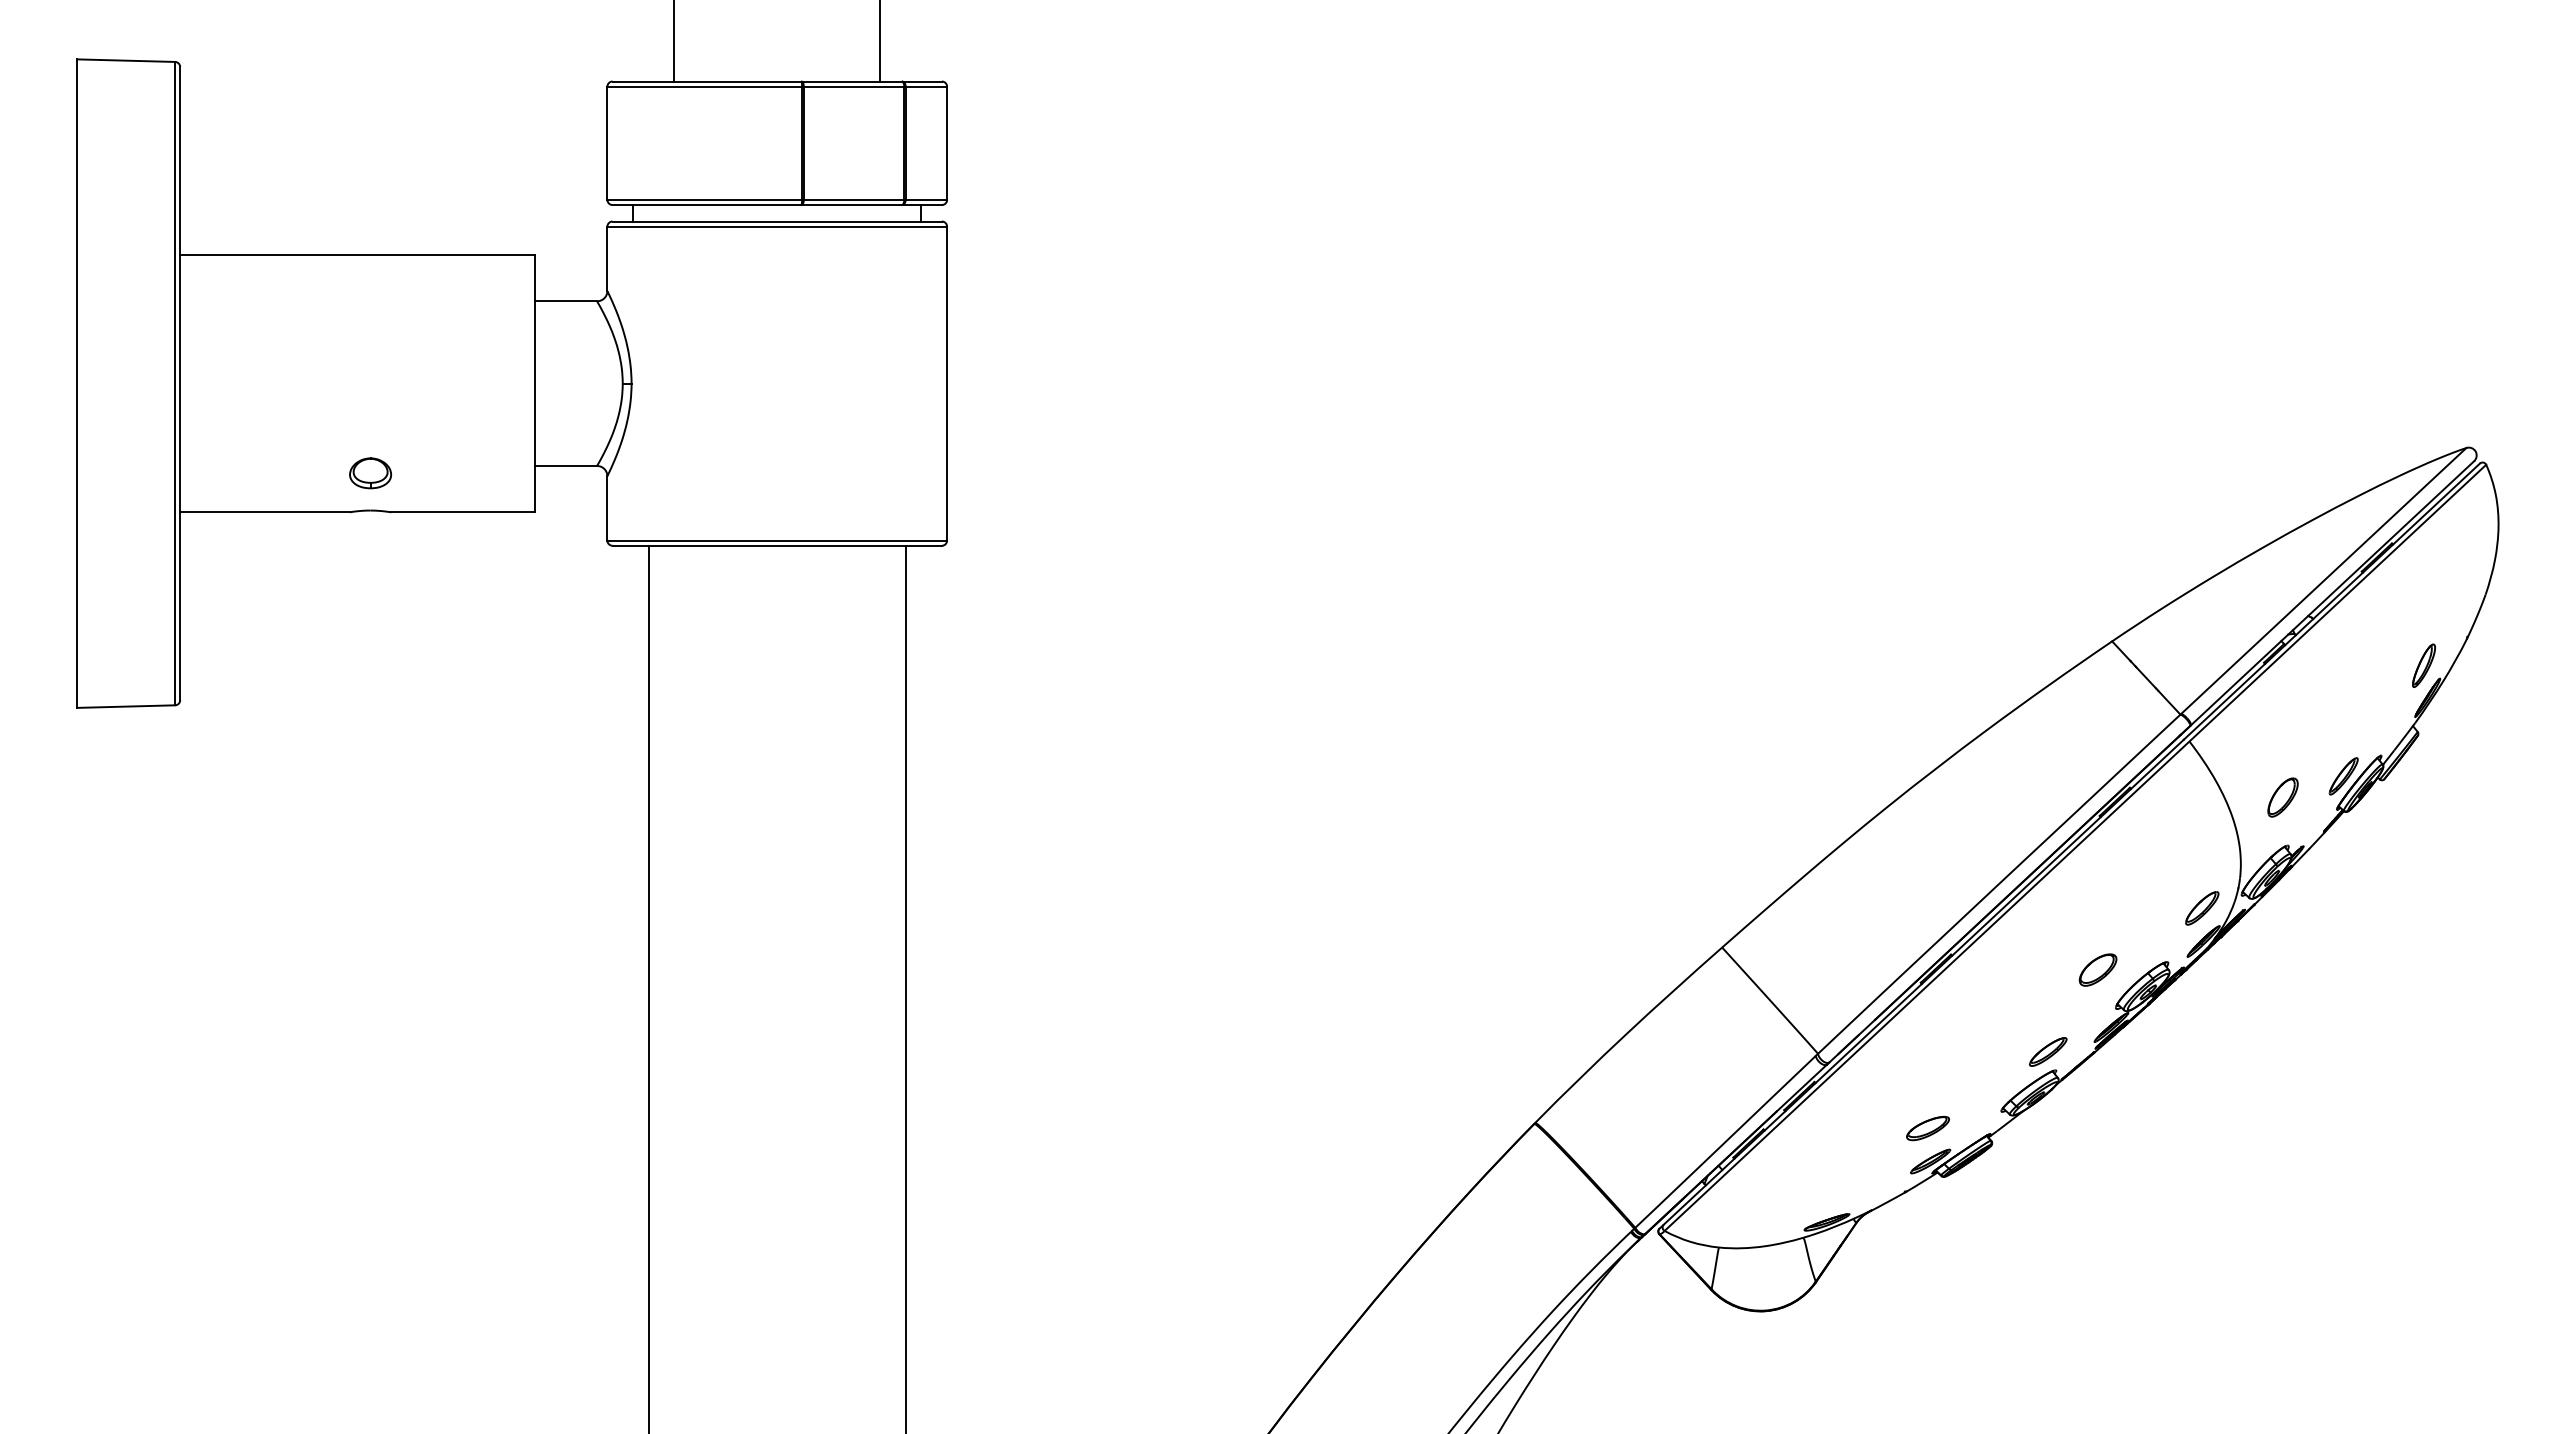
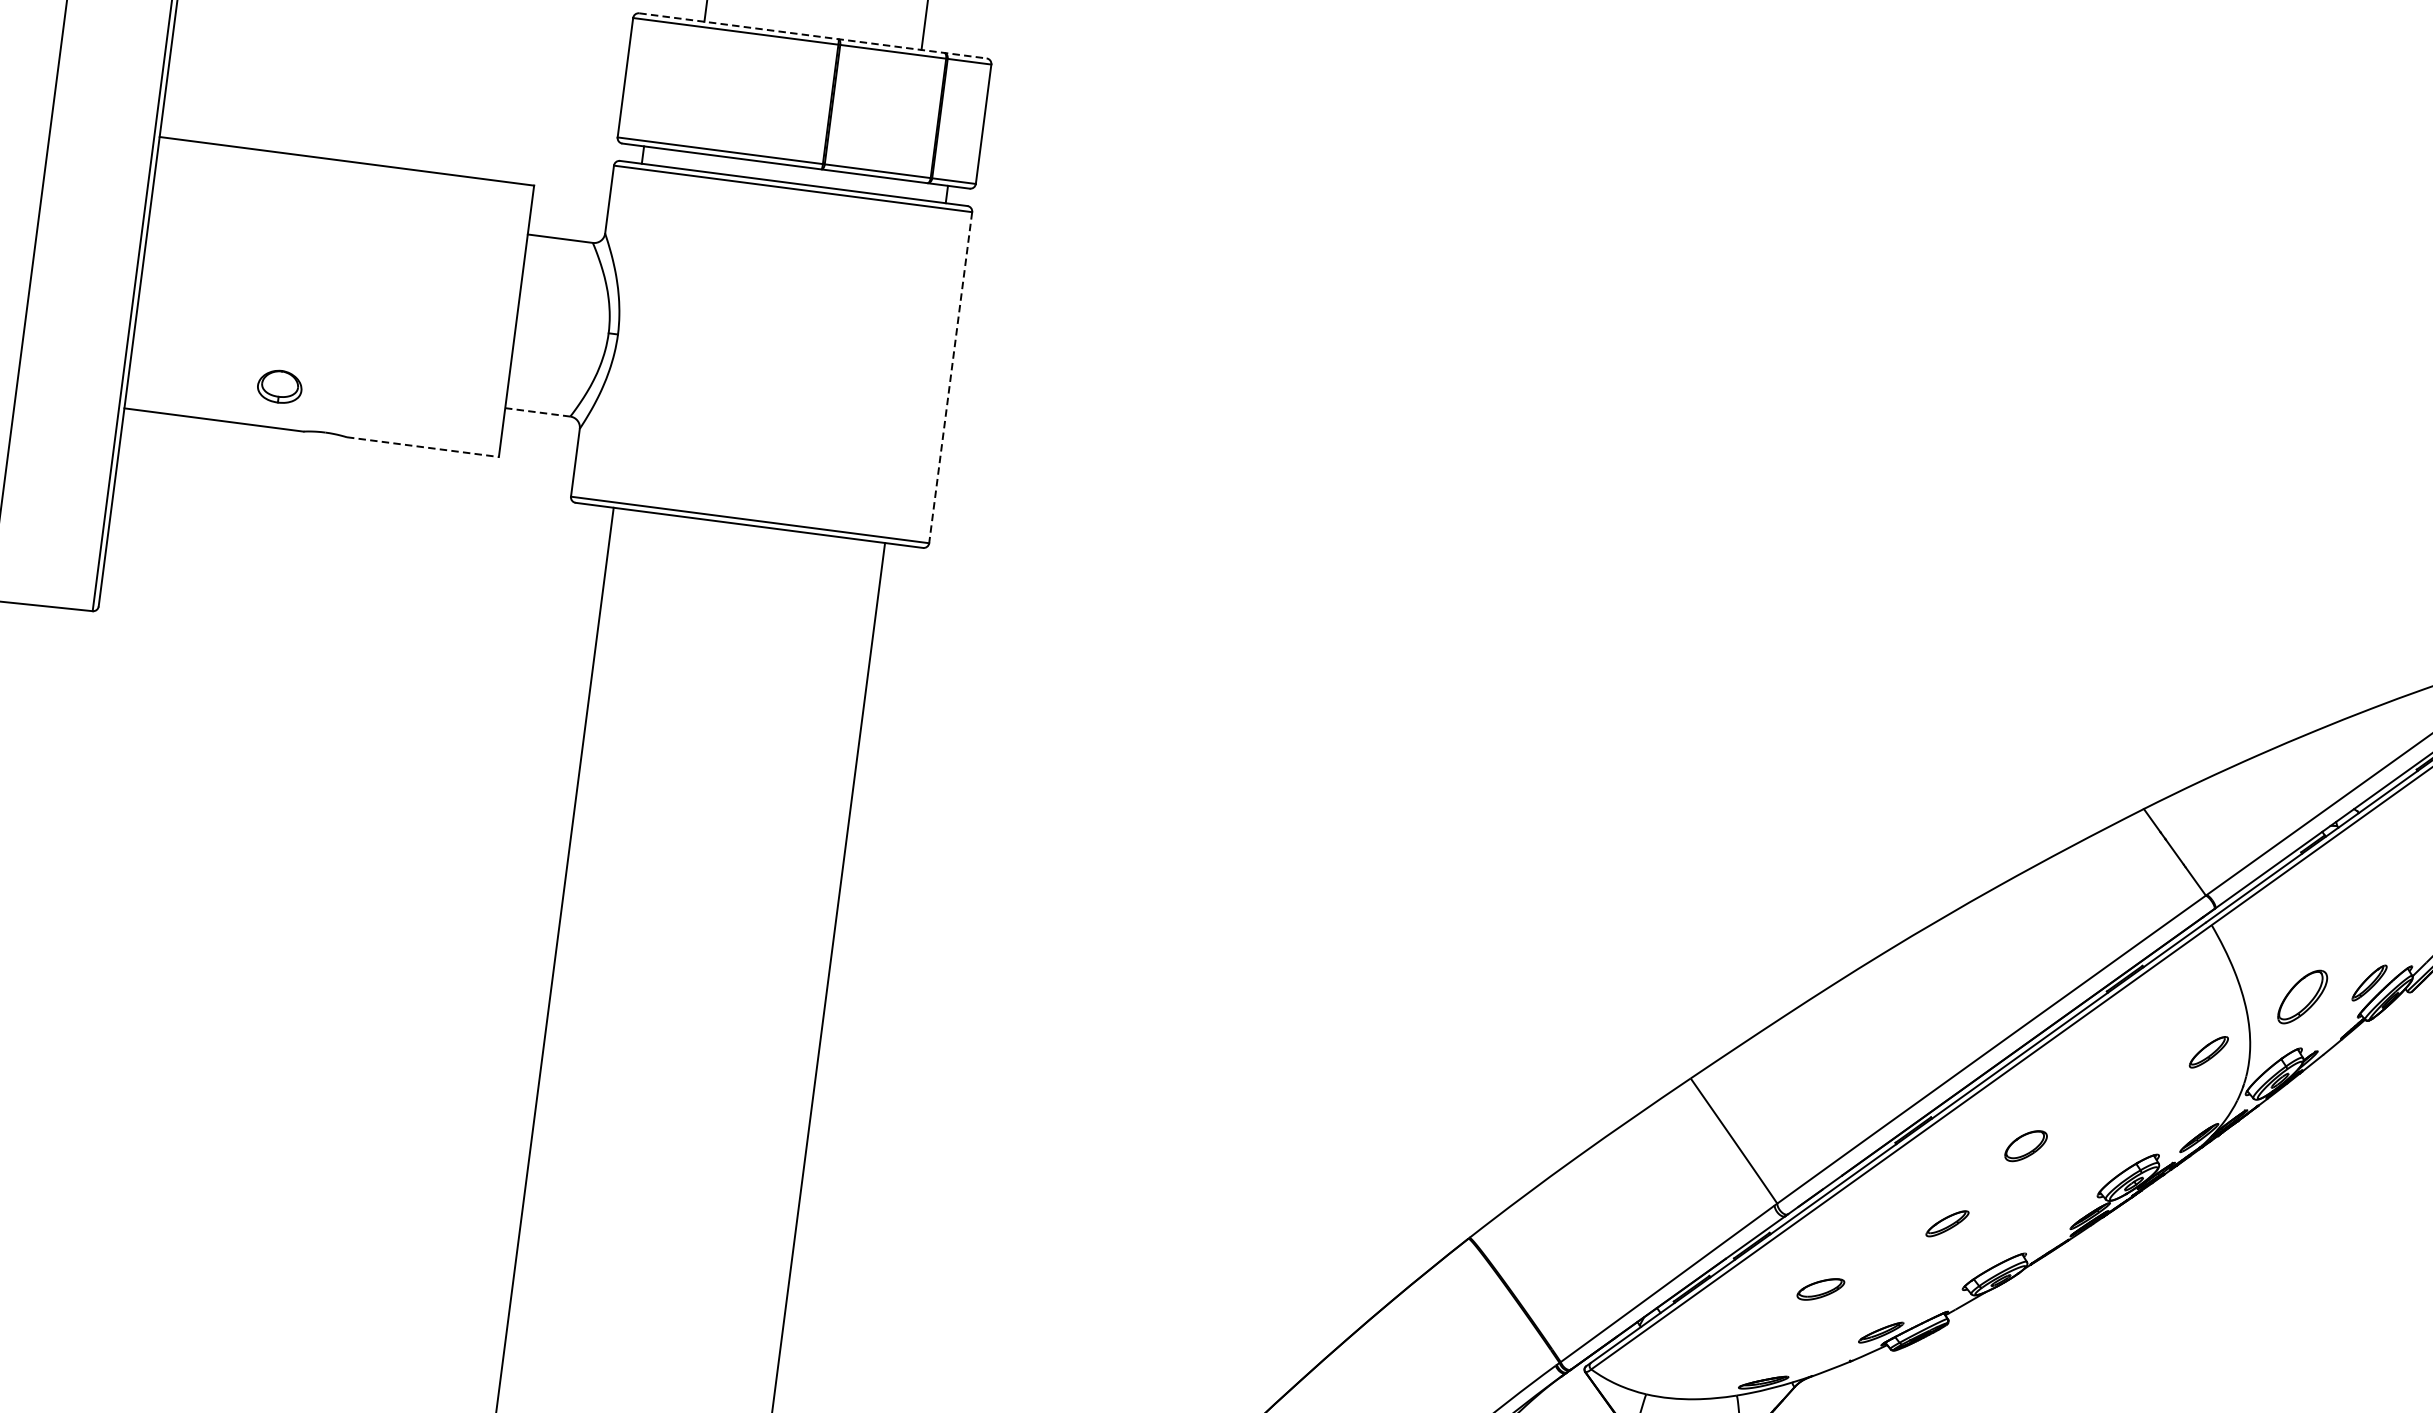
line: (777, 81) -> (813, 35), solid -> dashed
line: (947, 383) -> (951, 377), solid -> dashed
line: (566, 465) -> (538, 411), solid -> dashed
part: (370, 473) -> (279, 386), moved
line: (463, 512) -> (423, 447), solid -> dashed
part: (2282, 797) -> (2302, 996), size x1.4
part: (2202, 908) -> (2209, 1052), moved
part: (2097, 969) -> (2025, 1145), moved
part: (2048, 1051) -> (1947, 1223), moved
part: (1927, 1128) -> (1820, 1289), moved

